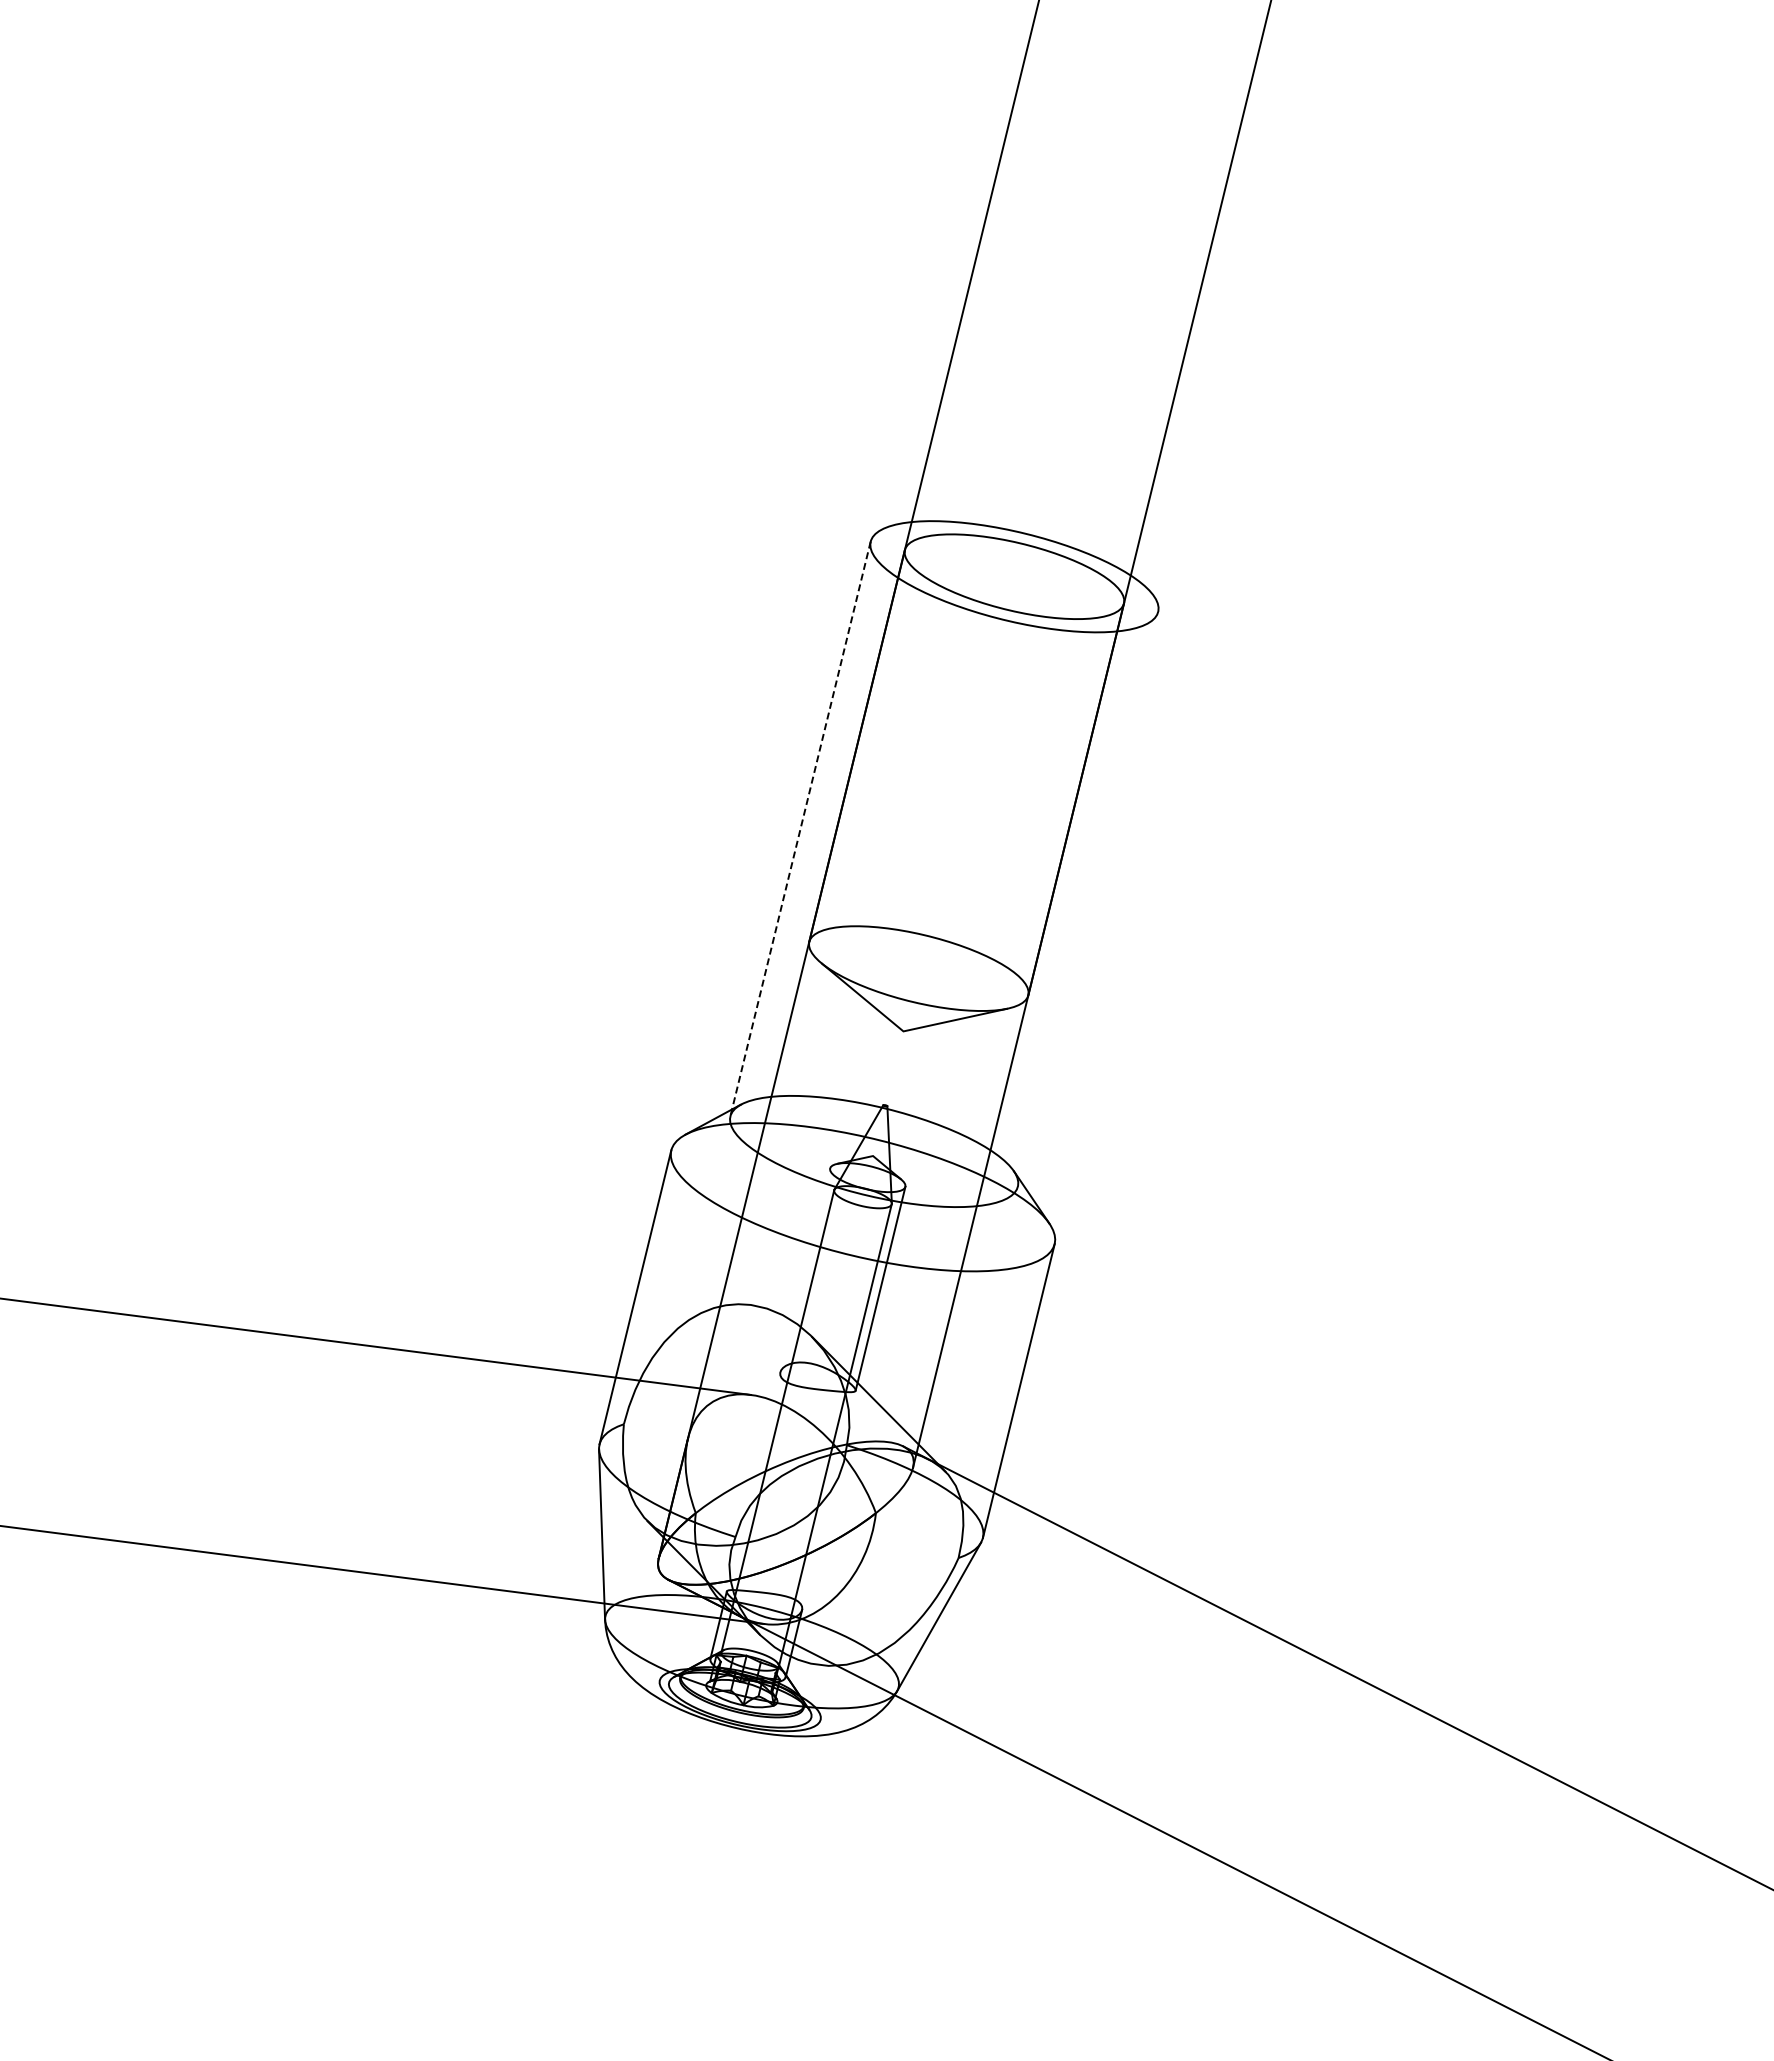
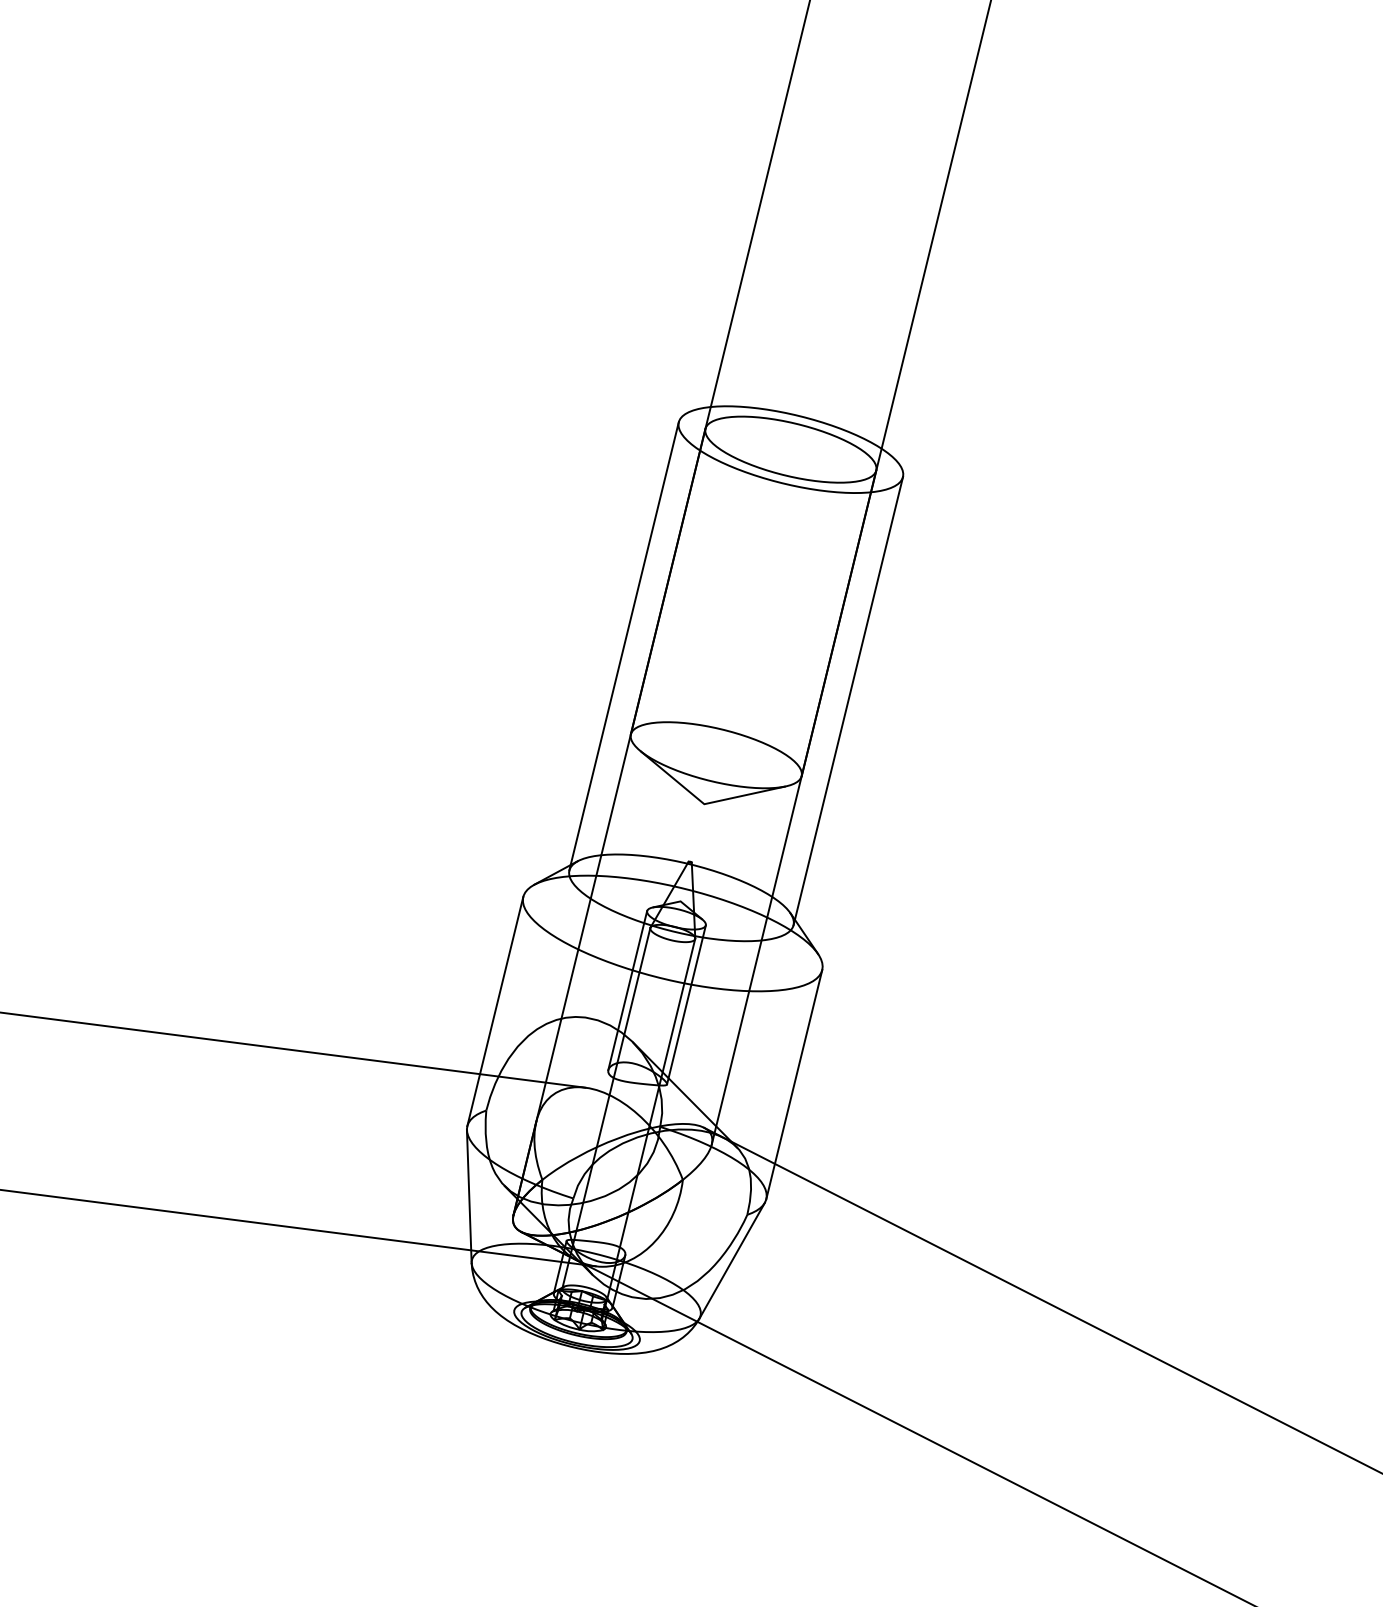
line: (800, 829) -> (624, 646), dashed -> solid
line: (1087, 898) -> (847, 700), added
line: (805, 1270) -> (627, 990), added

